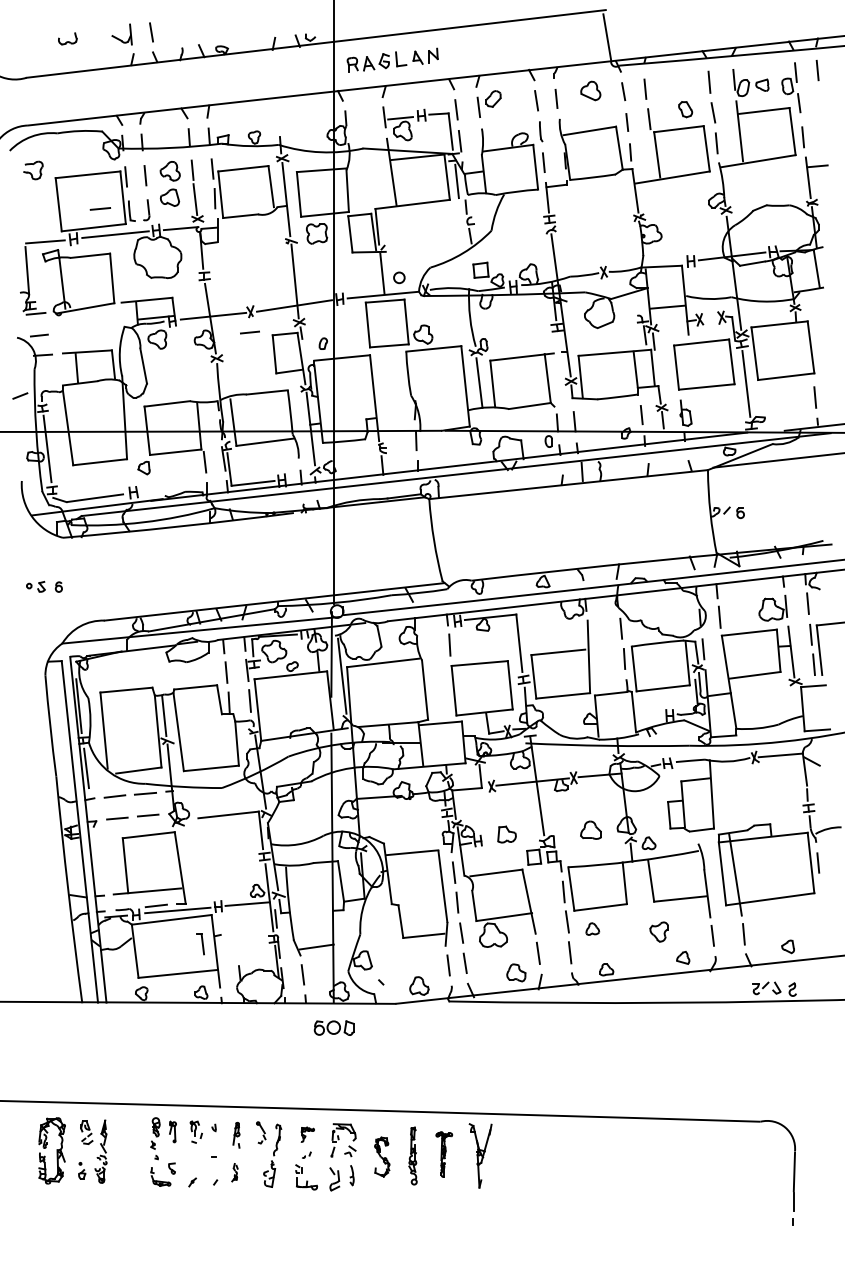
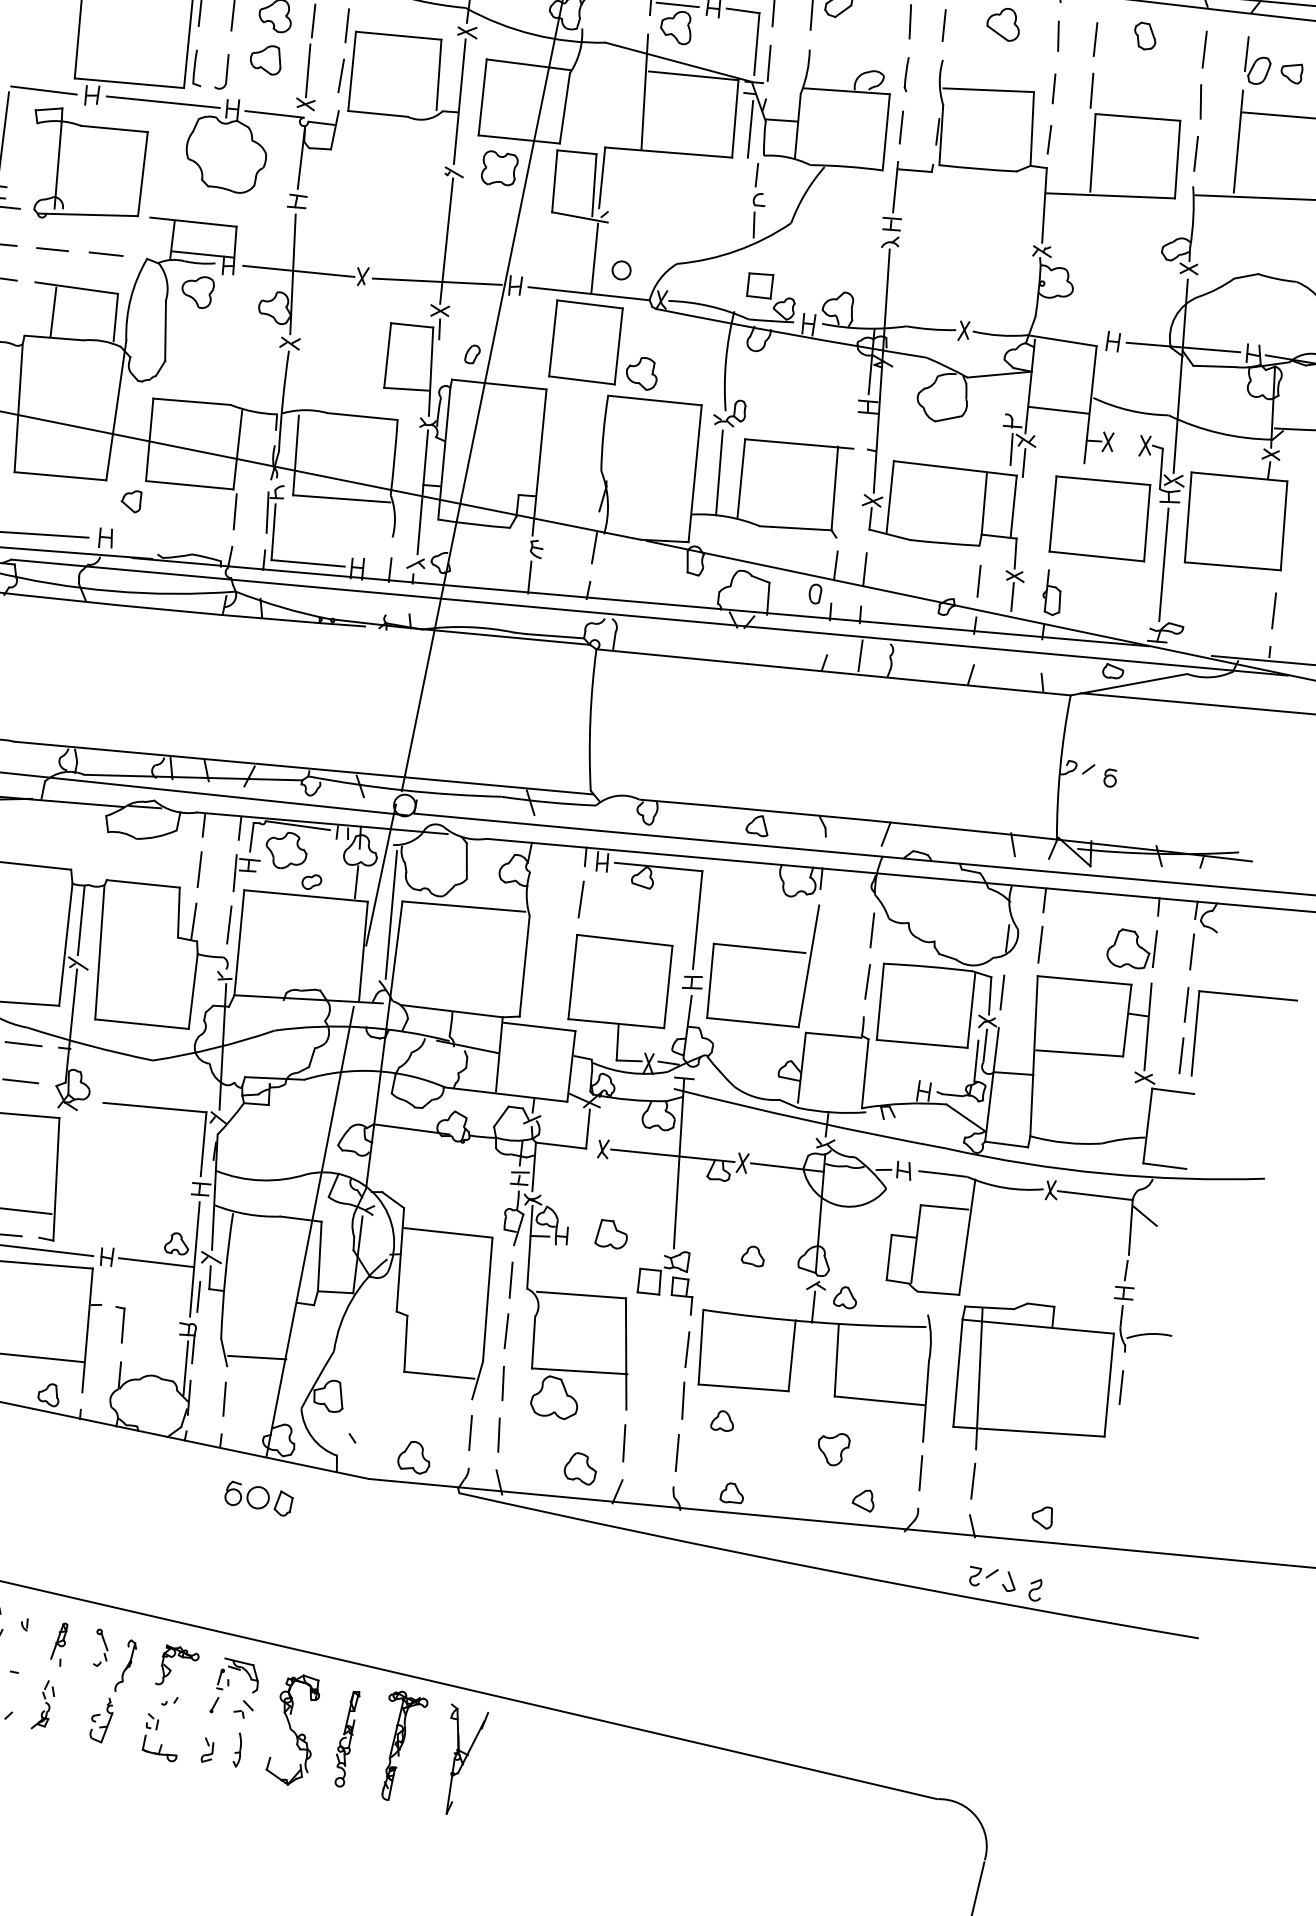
part: (685, 109) -> (1145, 36), moved
line: (100, 208) -> (106, 253), moved
line: (249, 332) -> (51, 249), moved
part: (590, 830) -> (752, 1256), size x0.62
part: (200, 944) -> (119, 1325), moved
part: (307, 1134) -> (178, 1666), size x1.67
part: (444, 1154) -> (399, 1746), size x1.43
part: (382, 1156) -> (295, 1728), size x1.67
part: (234, 1172) -> (43, 1705), size x1.67
part: (334, 1179) -> (207, 1750), size x0.62

